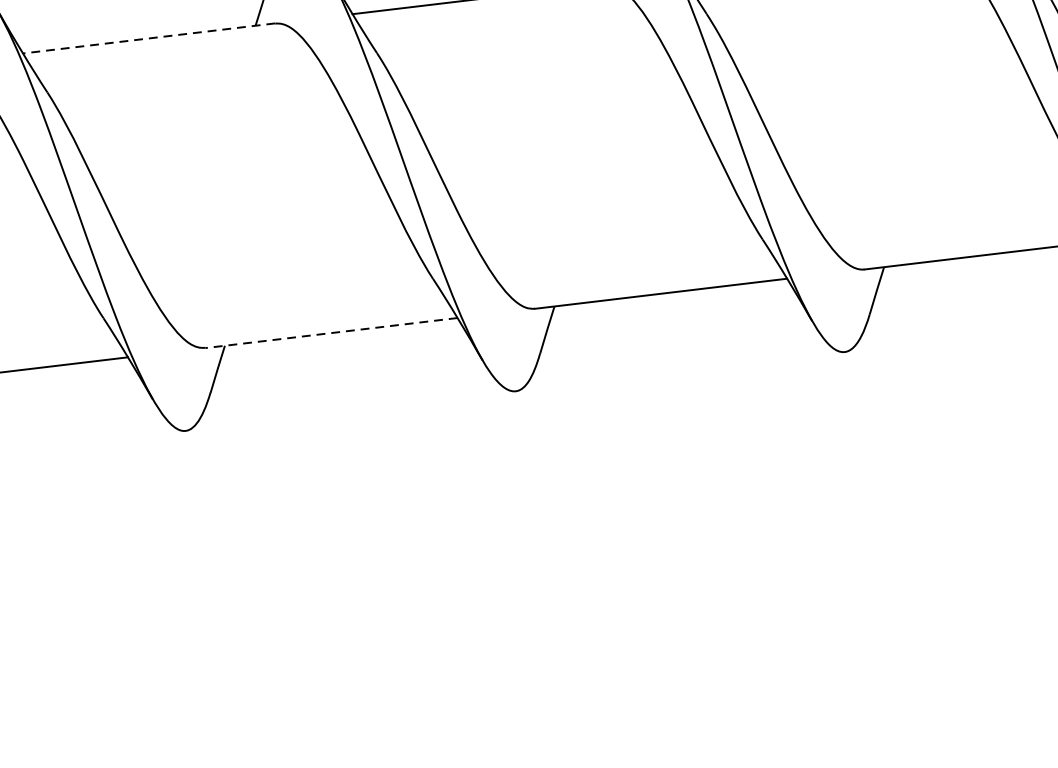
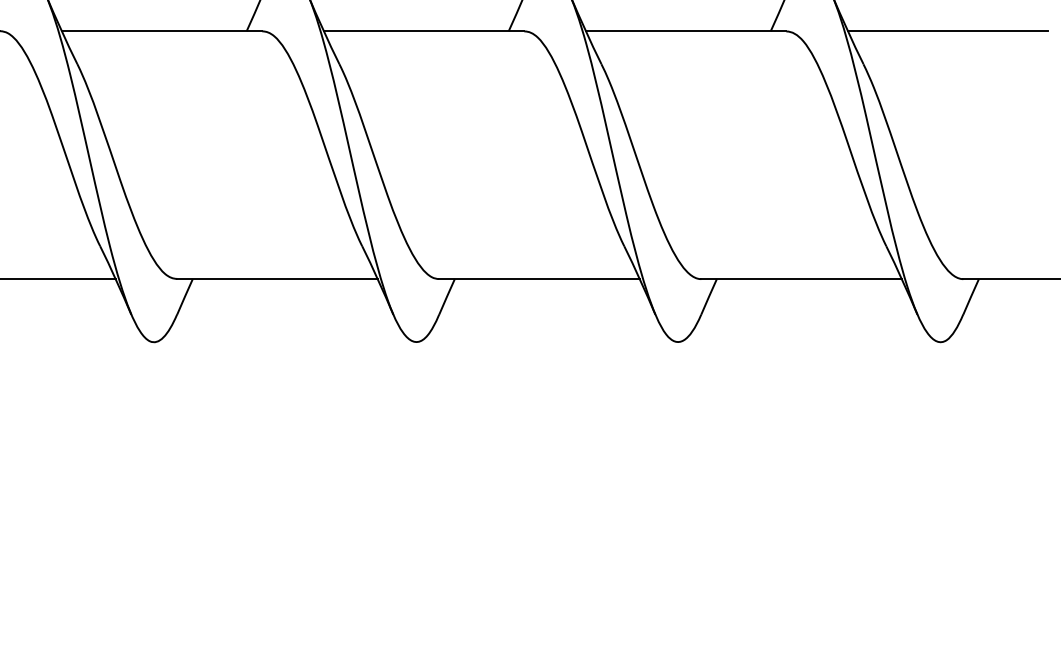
line: (148, 38) -> (161, 31), dashed -> solid
line: (331, 333) -> (277, 279), dashed -> solid

